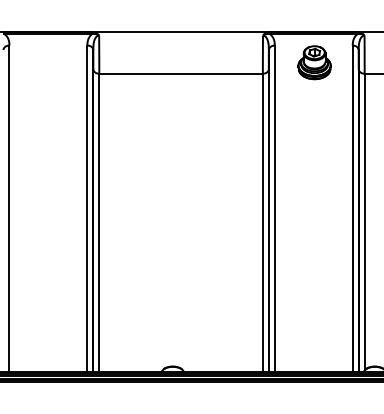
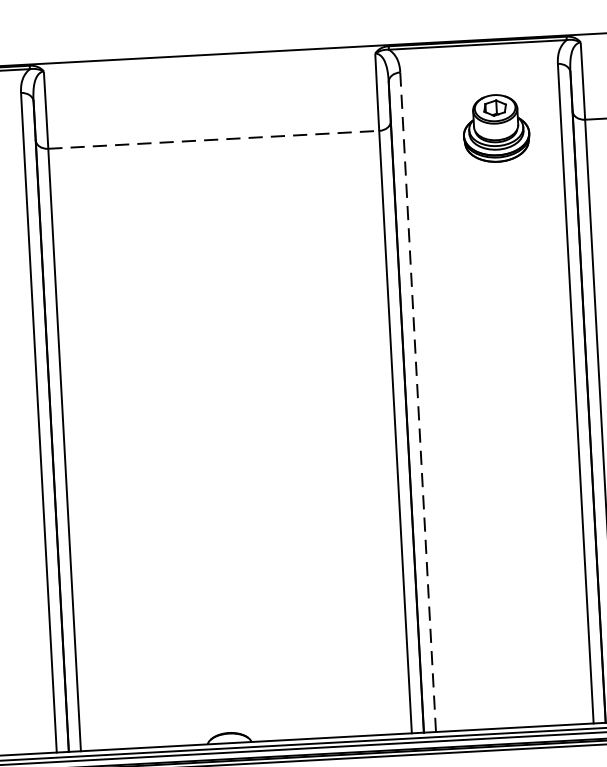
part: (314, 62) -> (495, 128), moved
line: (181, 73) -> (214, 139), solid -> dashed
line: (274, 209) -> (417, 404), solid -> dashed

